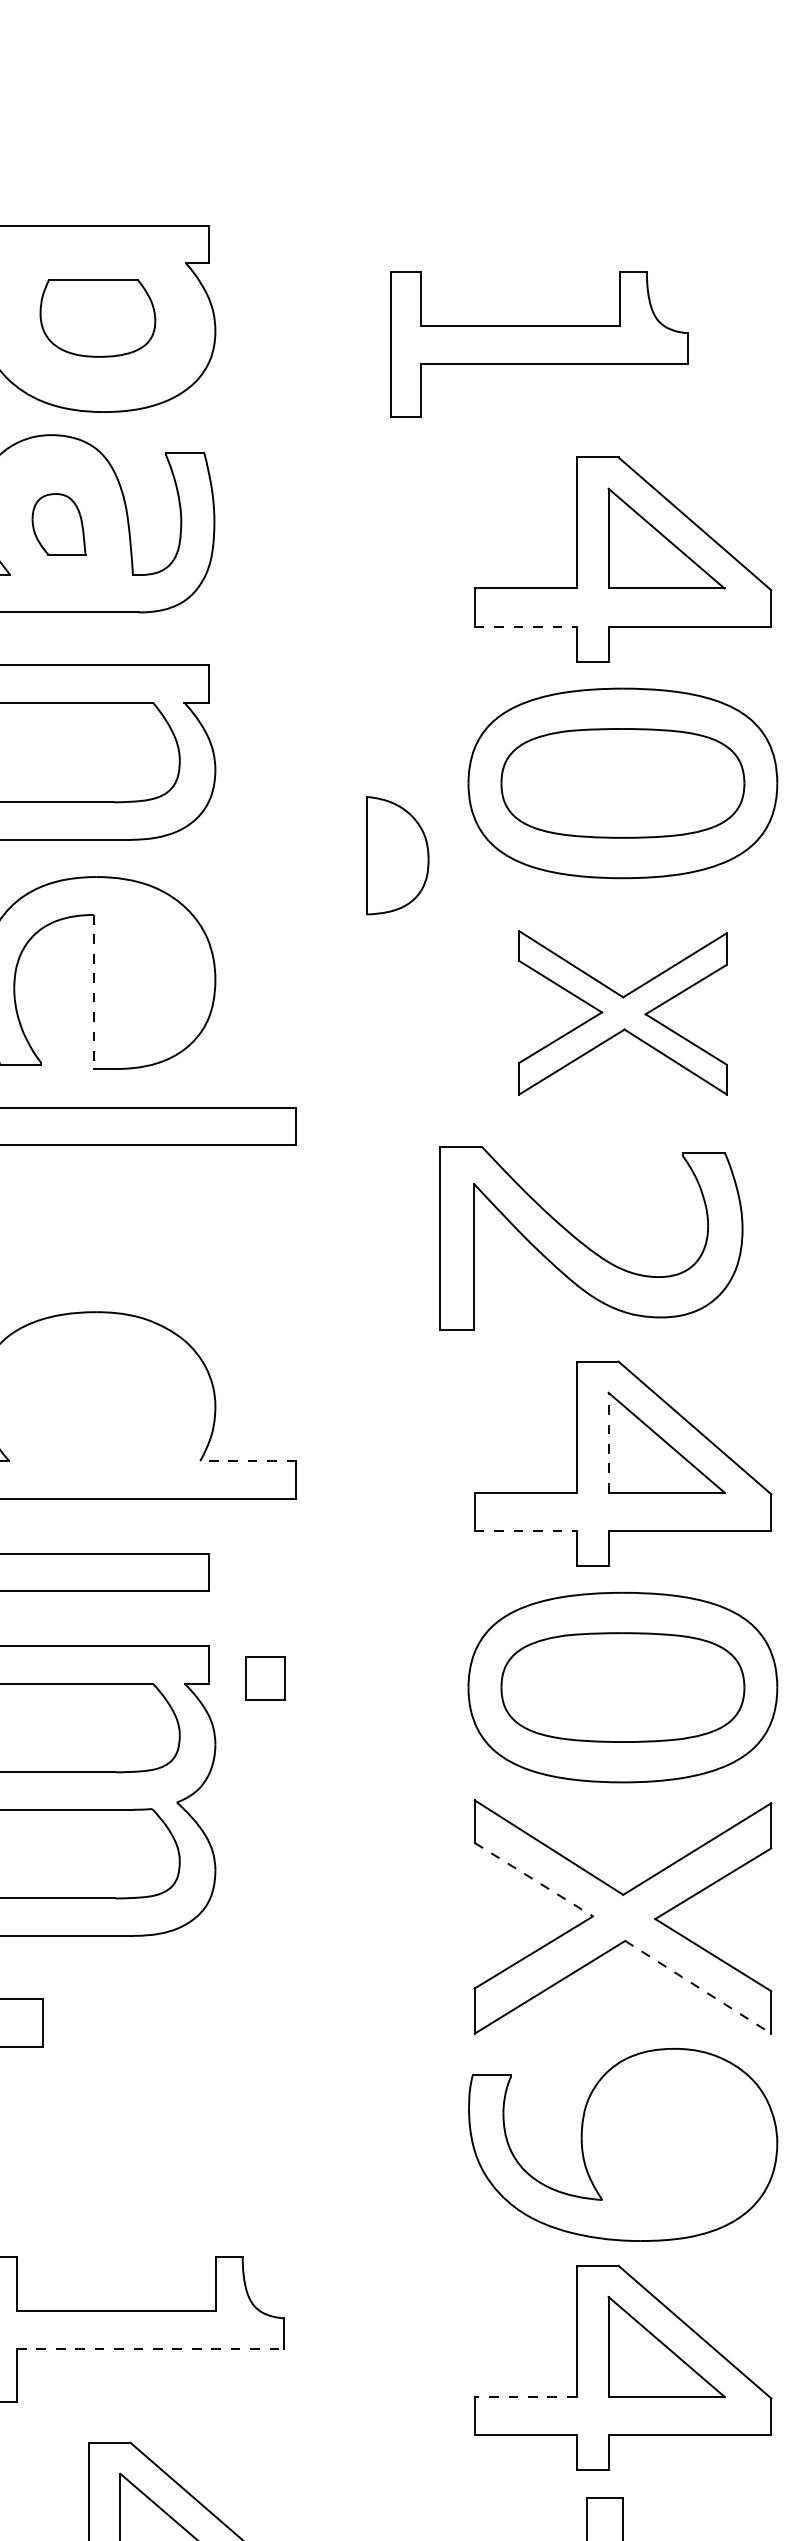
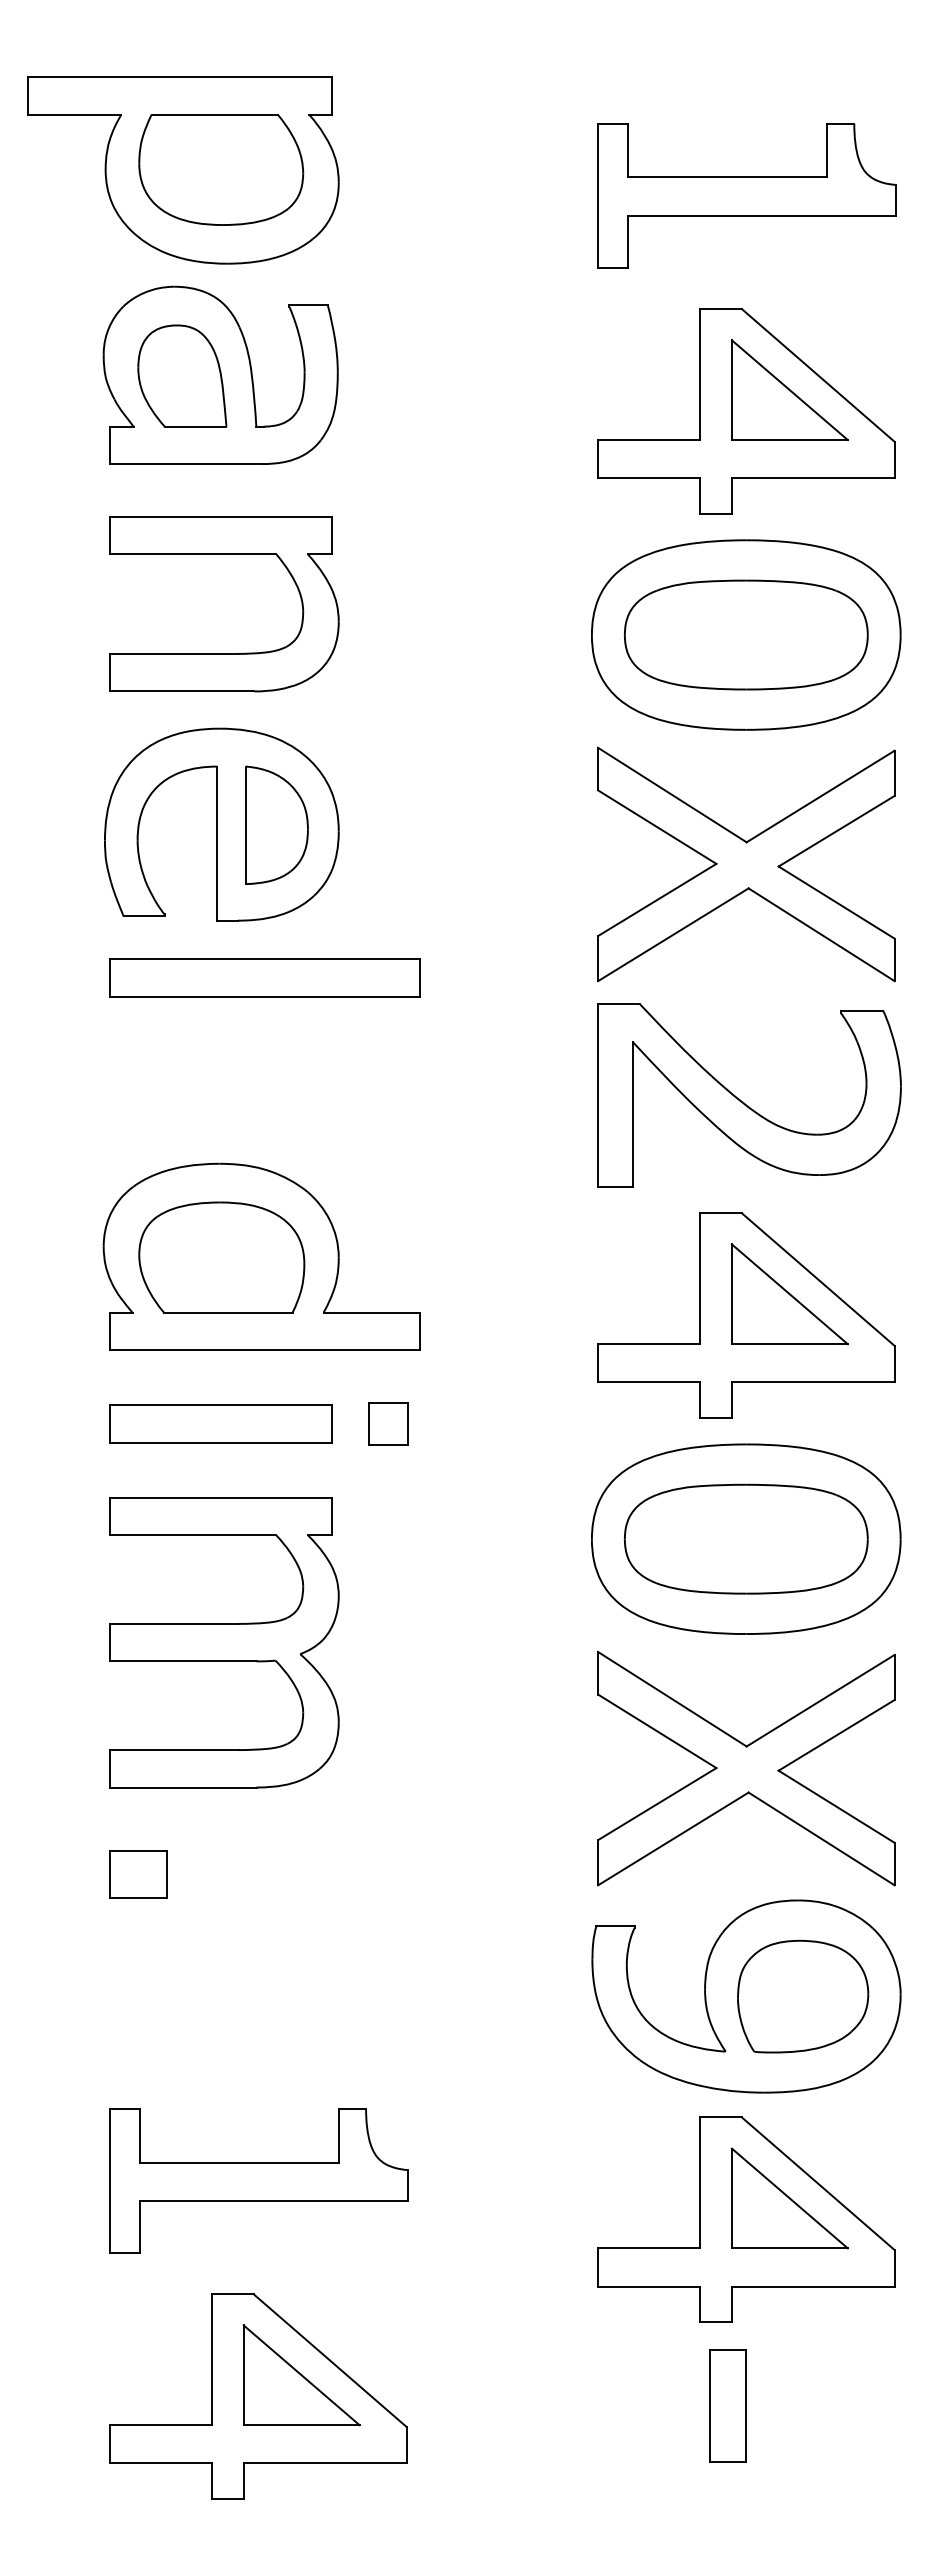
part: (98, 317) -> (221, 169), size x1.43
part: (539, 343) -> (746, 195), moved
part: (59, 523) -> (182, 375), size x1.67
line: (526, 626) -> (649, 478), dashed -> solid
part: (397, 854) -> (276, 824), moved
line: (94, 992) -> (217, 844), dashed -> solid
part: (623, 1012) -> (746, 864), size x1.43
part: (586, 1244) -> (744, 1102), moved
part: (98, 1405) -> (221, 1257), added
line: (608, 1442) -> (731, 1294), dashed -> solid
line: (248, 1460) -> (371, 1312), dashed -> solid
line: (526, 1530) -> (649, 1382), dashed -> solid
part: (265, 1677) -> (388, 1423), moved
line: (534, 1879) -> (657, 1731), dashed -> solid
line: (699, 1987) -> (822, 1839), dashed -> solid
part: (680, 2144) -> (803, 1996), added
line: (150, 2348) -> (273, 2200), dashed -> solid
line: (526, 2396) -> (649, 2248), dashed -> solid

